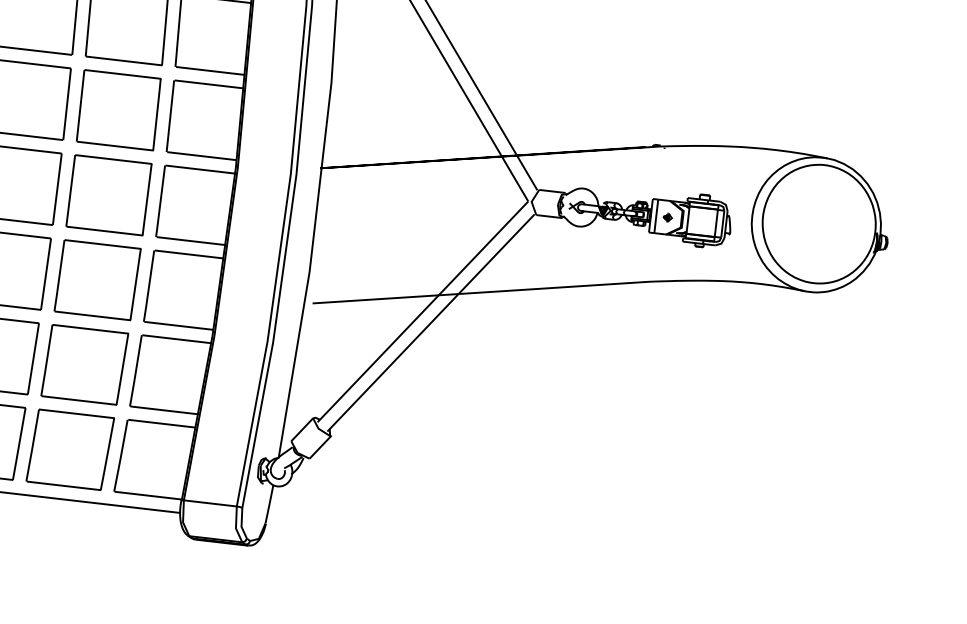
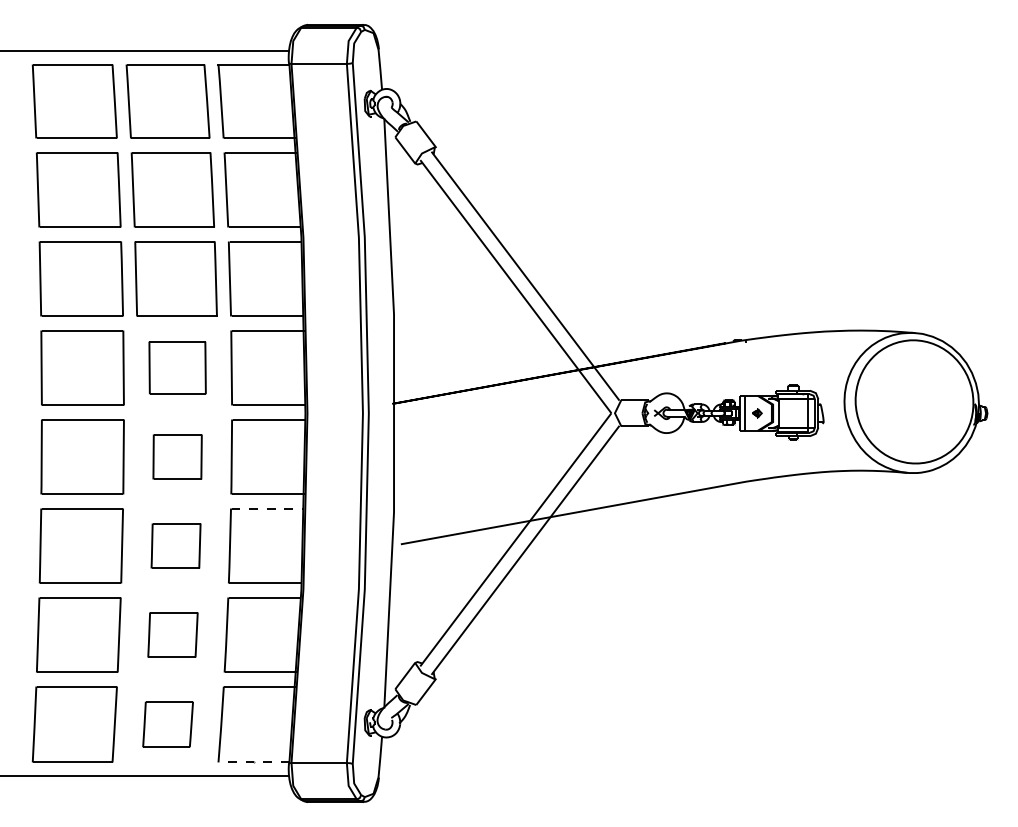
part: (118, 109) -> (177, 367), size x0.7
part: (108, 194) -> (177, 456), size x0.6
line: (190, 254) -> (268, 508), solid -> dashed
part: (97, 279) -> (175, 545), size x0.6
part: (84, 364) -> (172, 634), size x0.6
part: (69, 449) -> (167, 724), size x0.6
line: (148, 495) -> (254, 762), solid -> dashed

